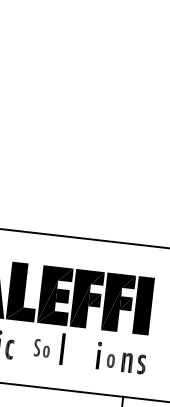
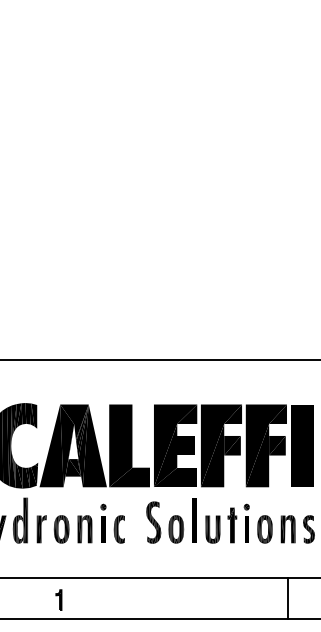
part: (42, 348) -> (165, 522), size x1.67
part: (80, 354) -> (221, 525), added
part: (110, 361) -> (264, 529), size x1.43

